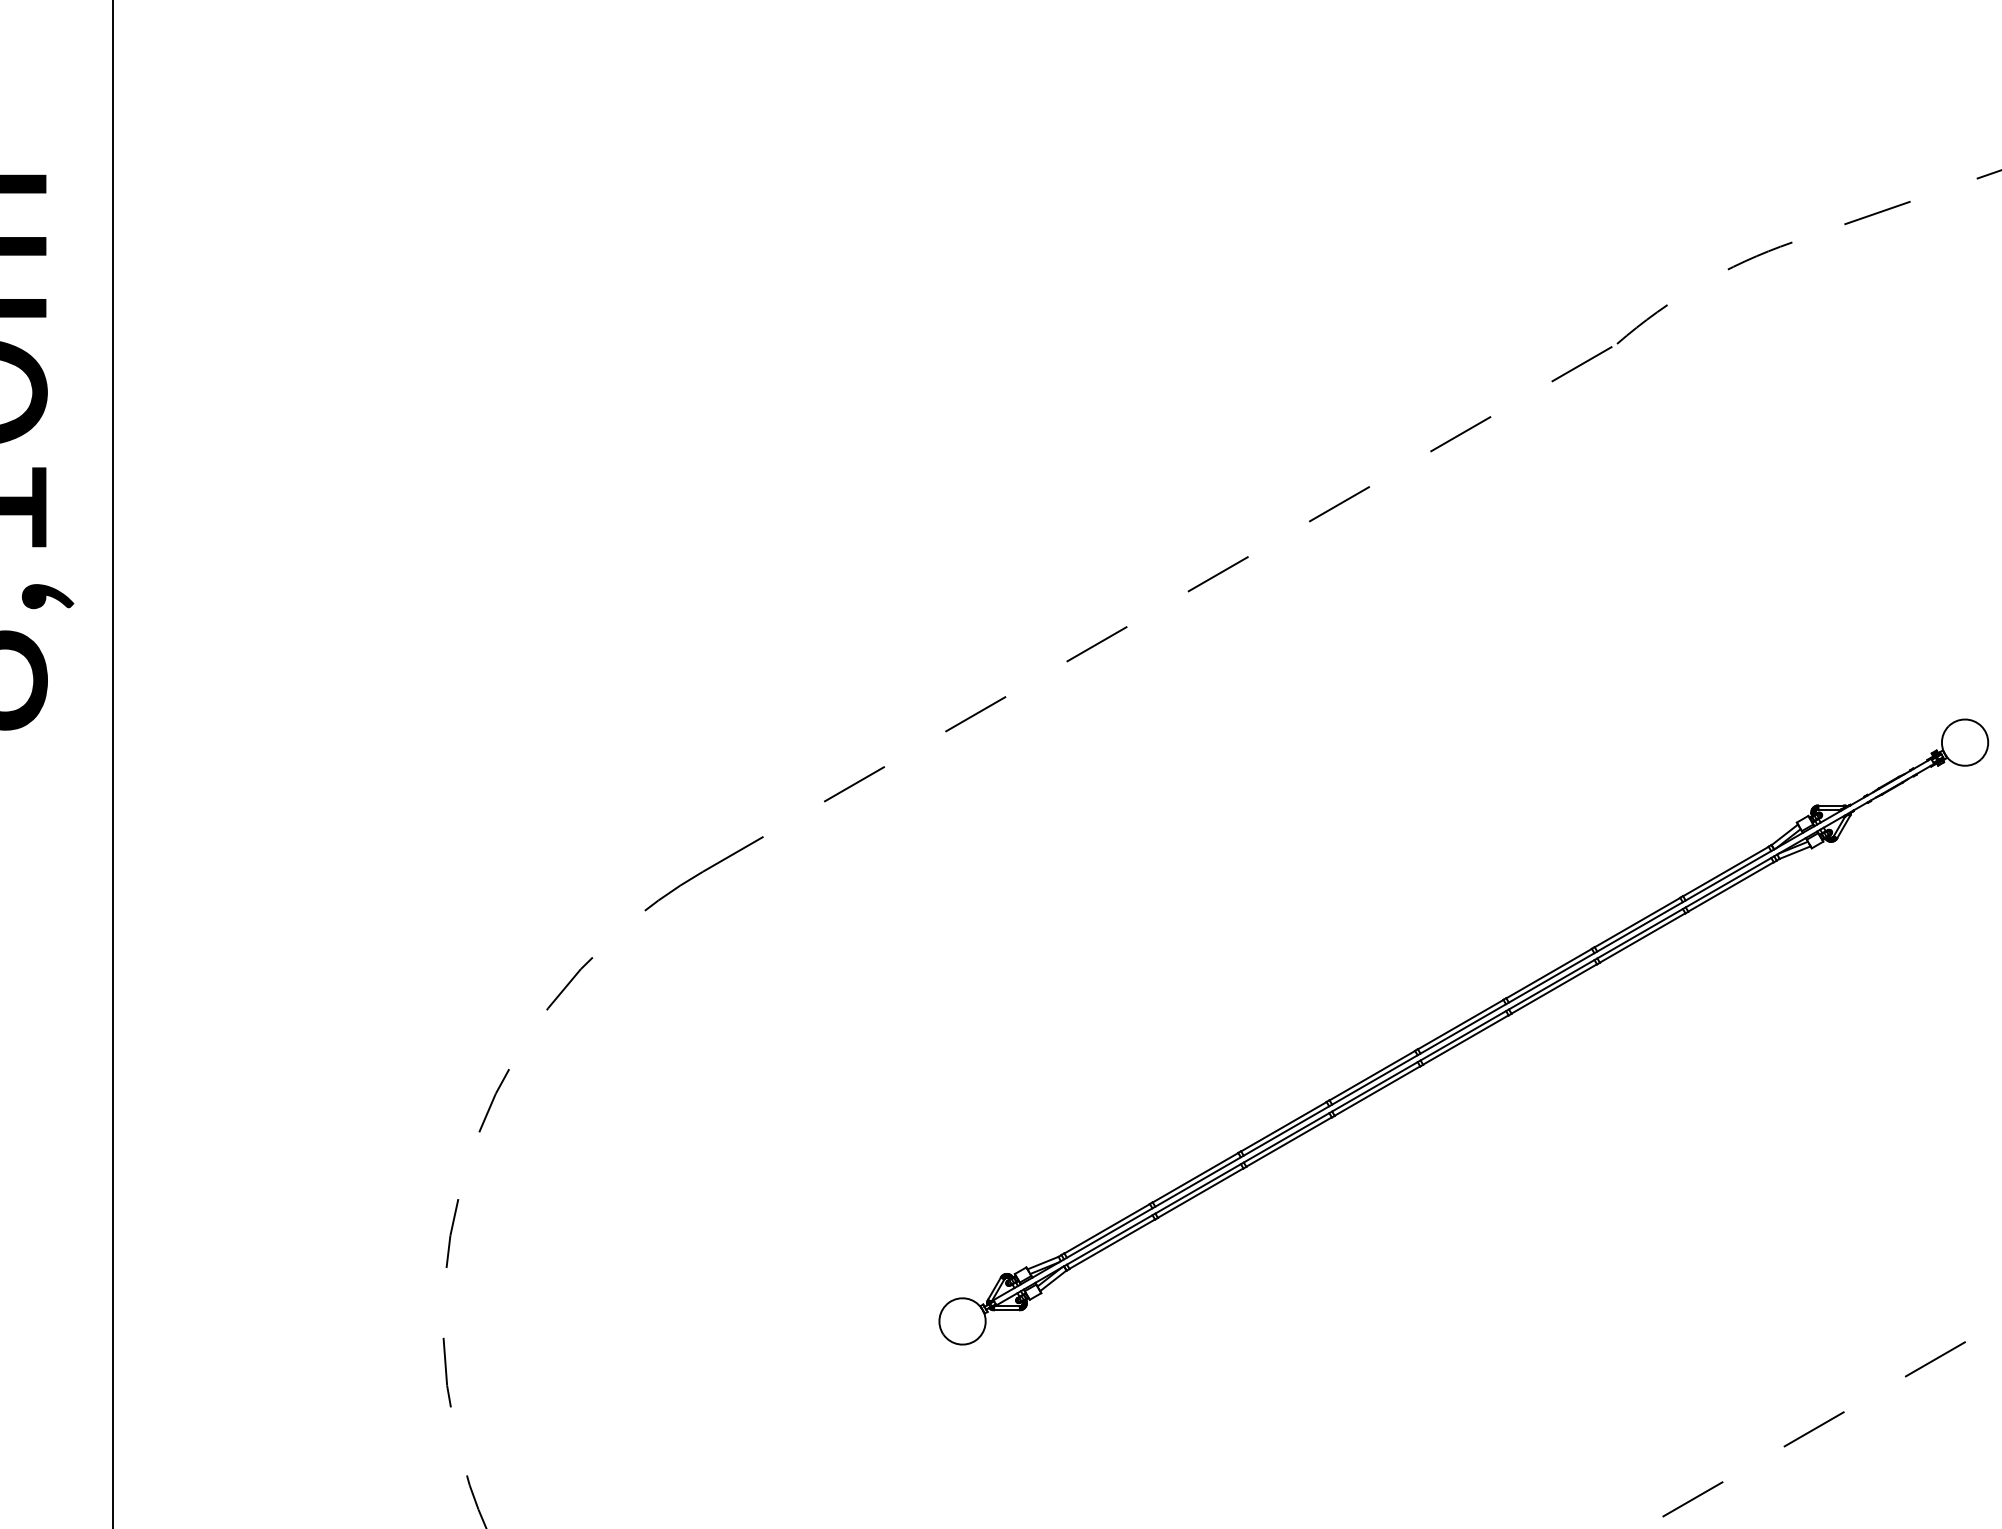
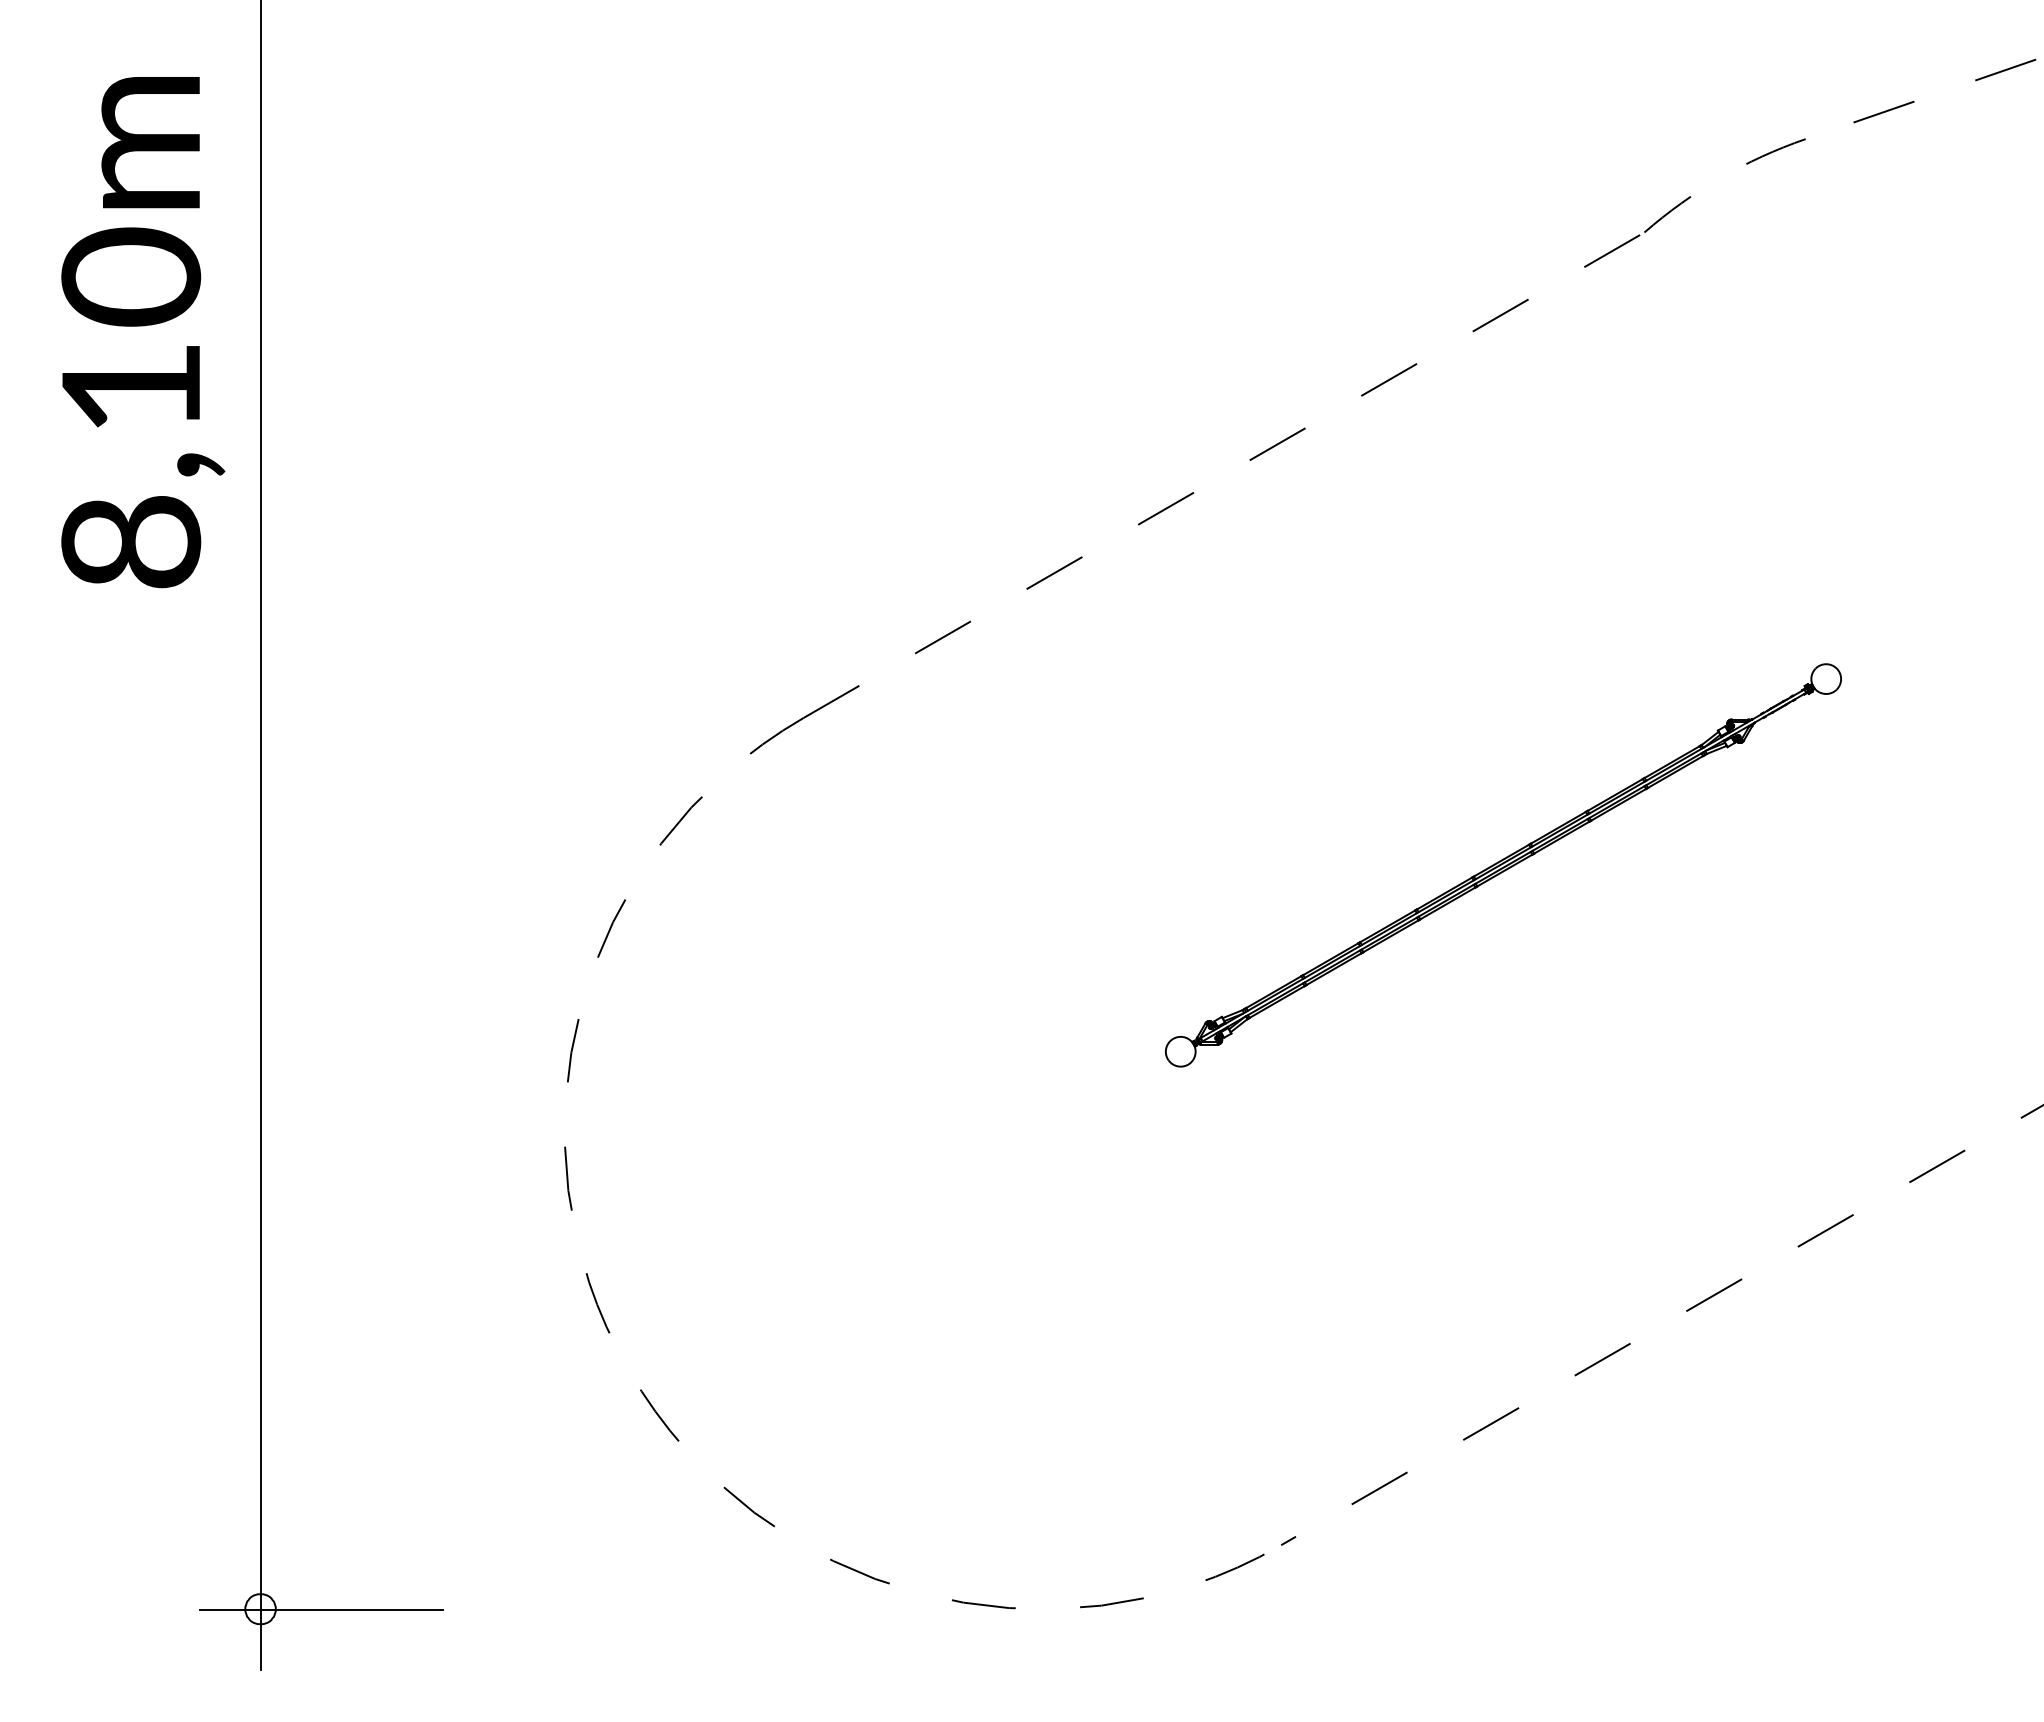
part: (1463, 1032) -> (1503, 865), size x0.7

